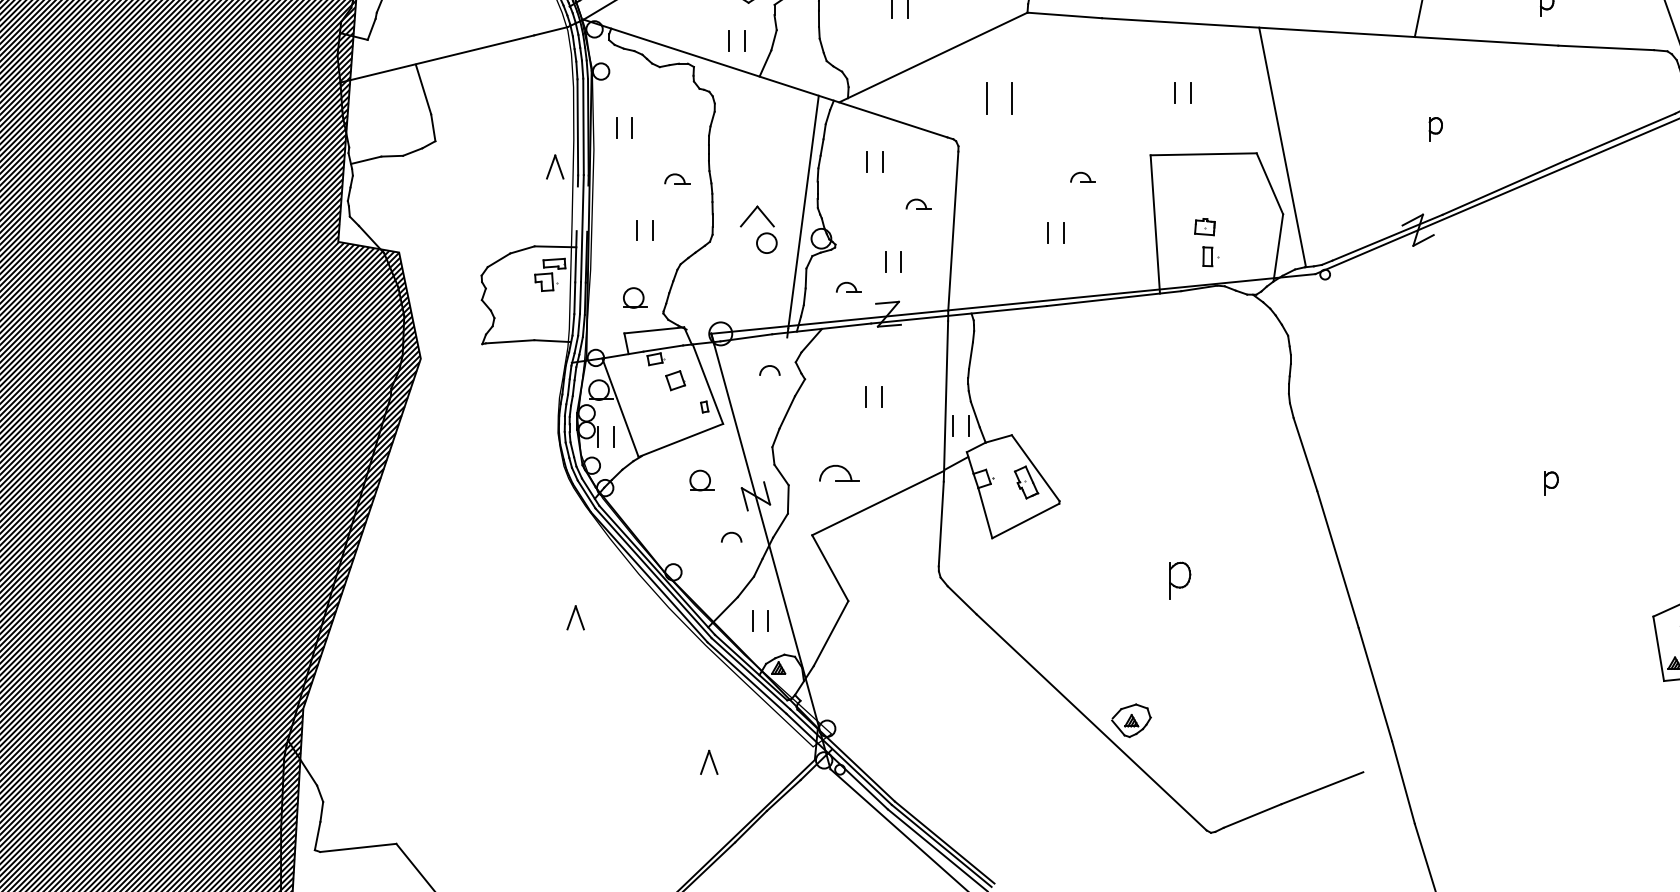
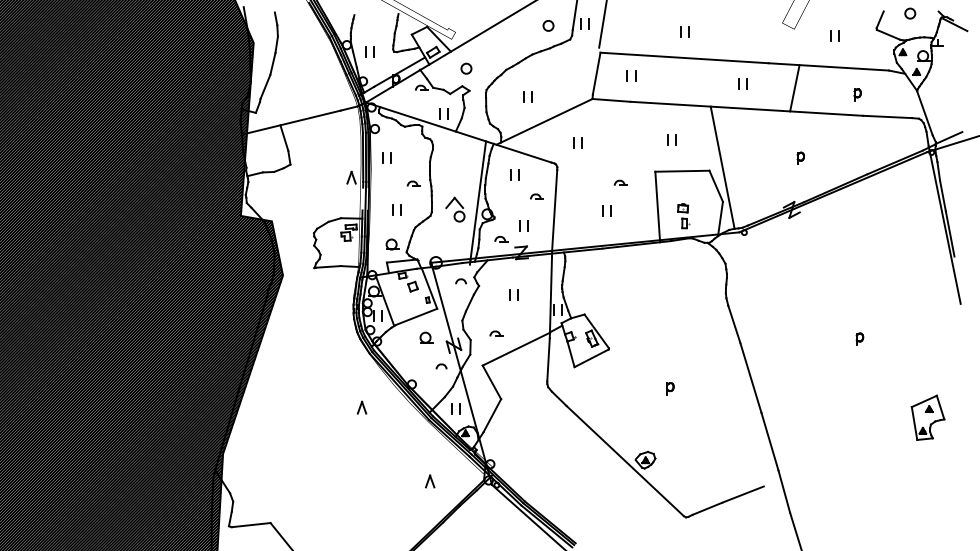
part: (998, 97) -> (577, 142), size x0.62
part: (839, 472) -> (496, 333), size x0.62
part: (1180, 580) -> (670, 388), size x0.62

